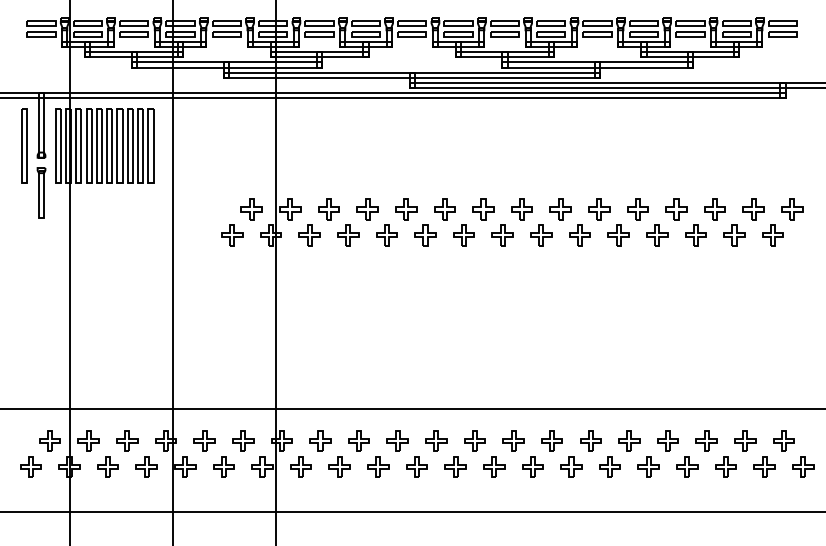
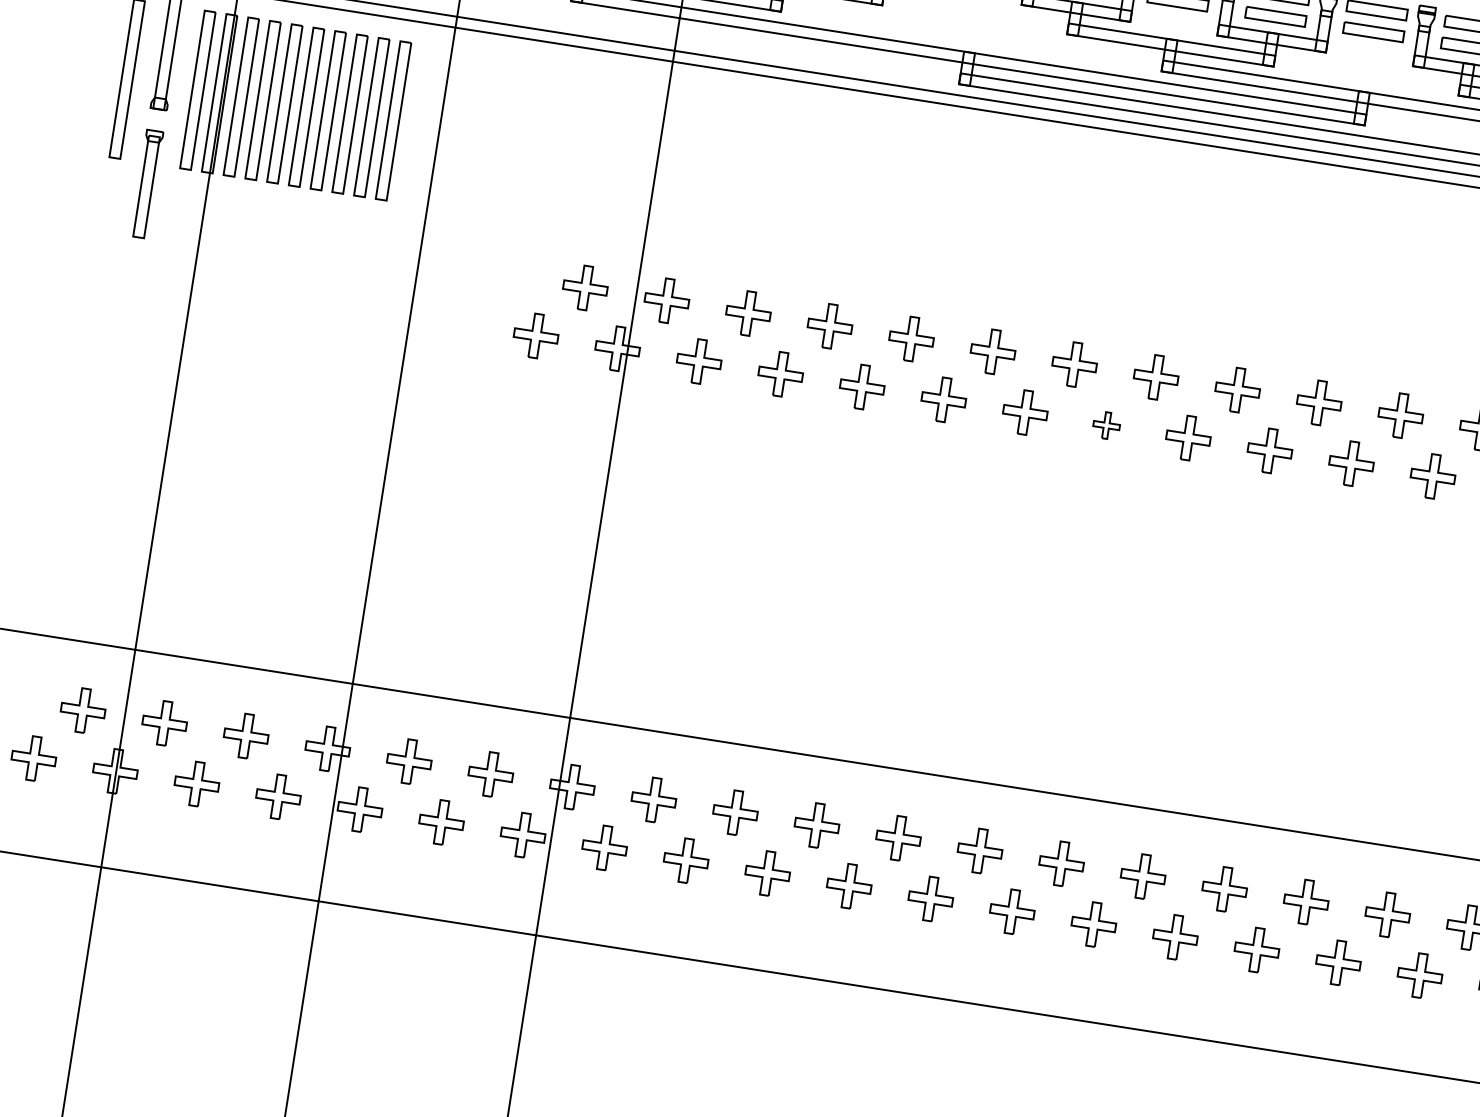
part: (502, 235) -> (1106, 425), size x0.6

